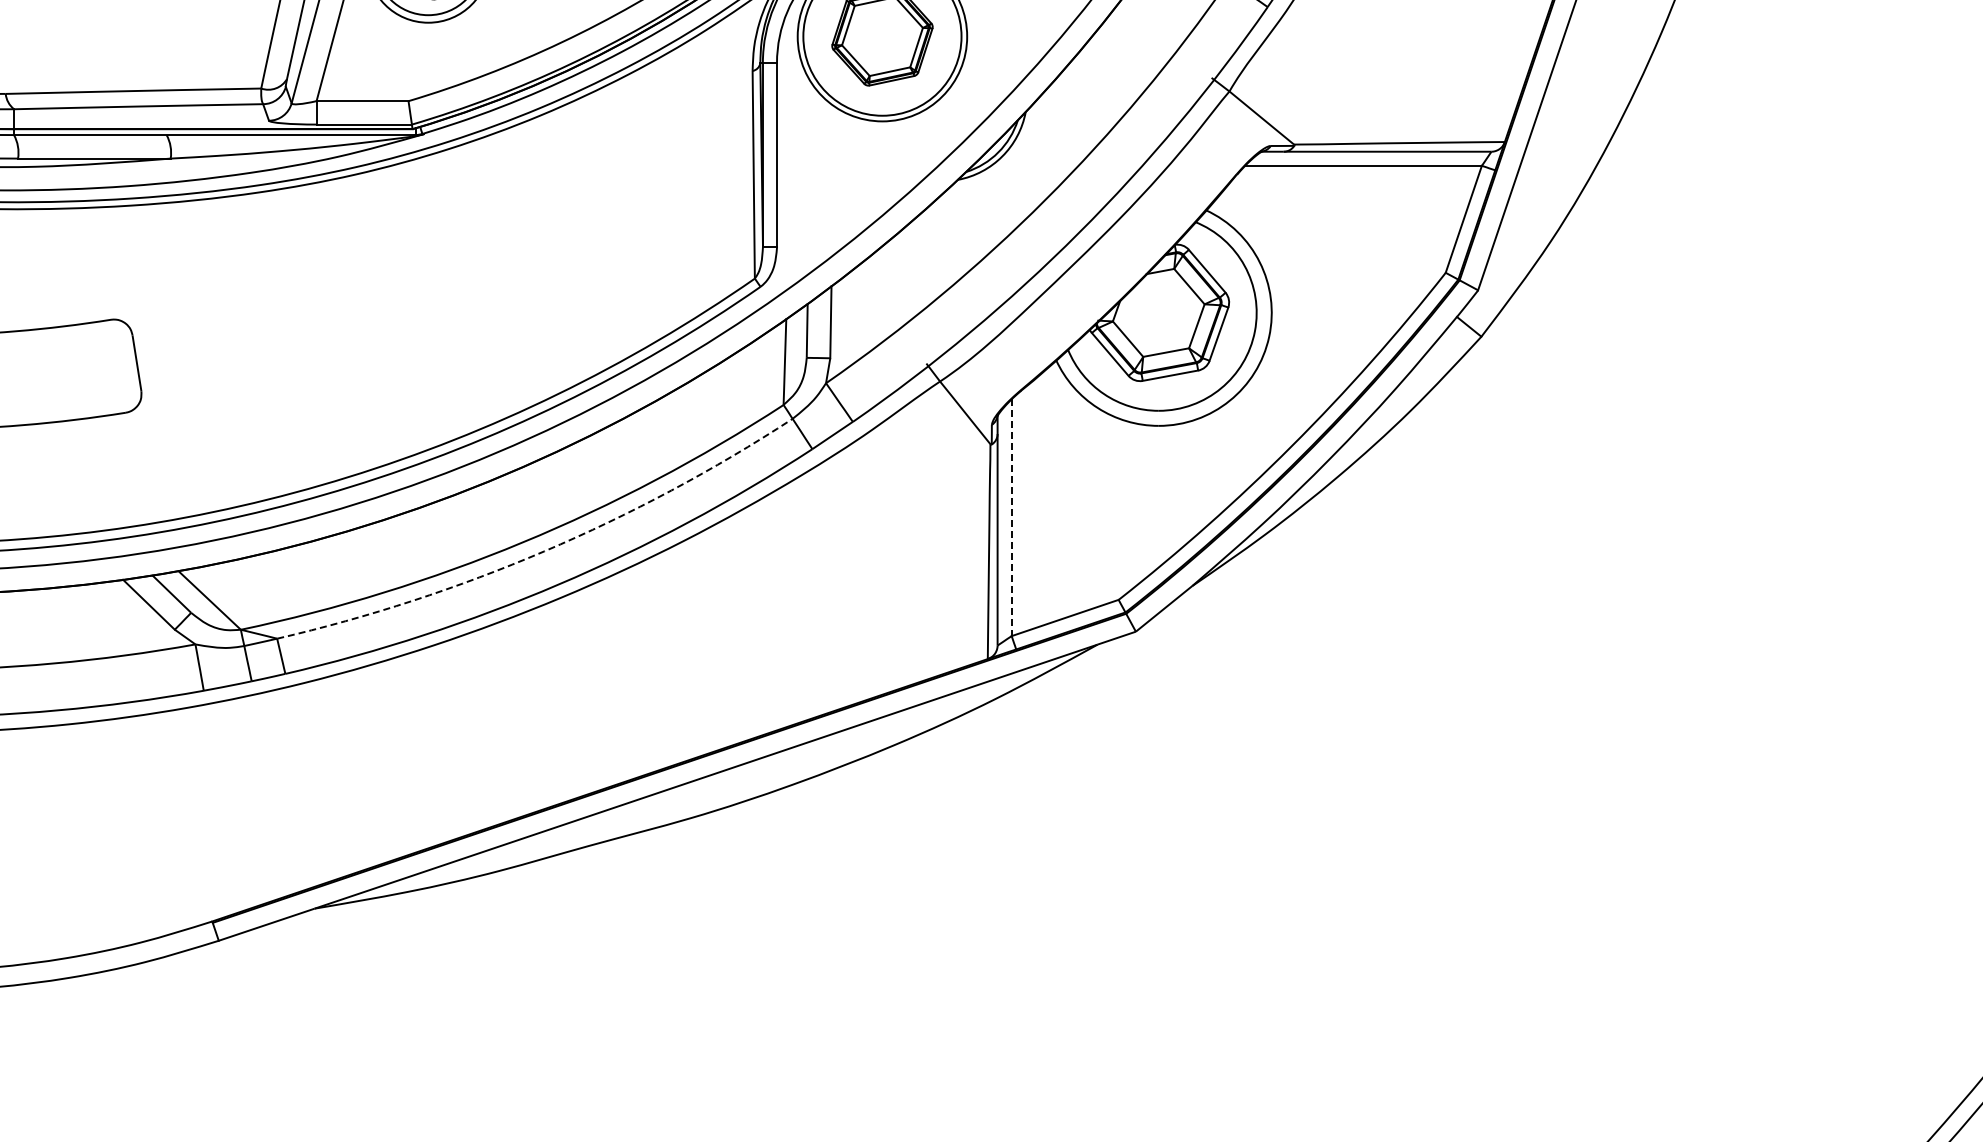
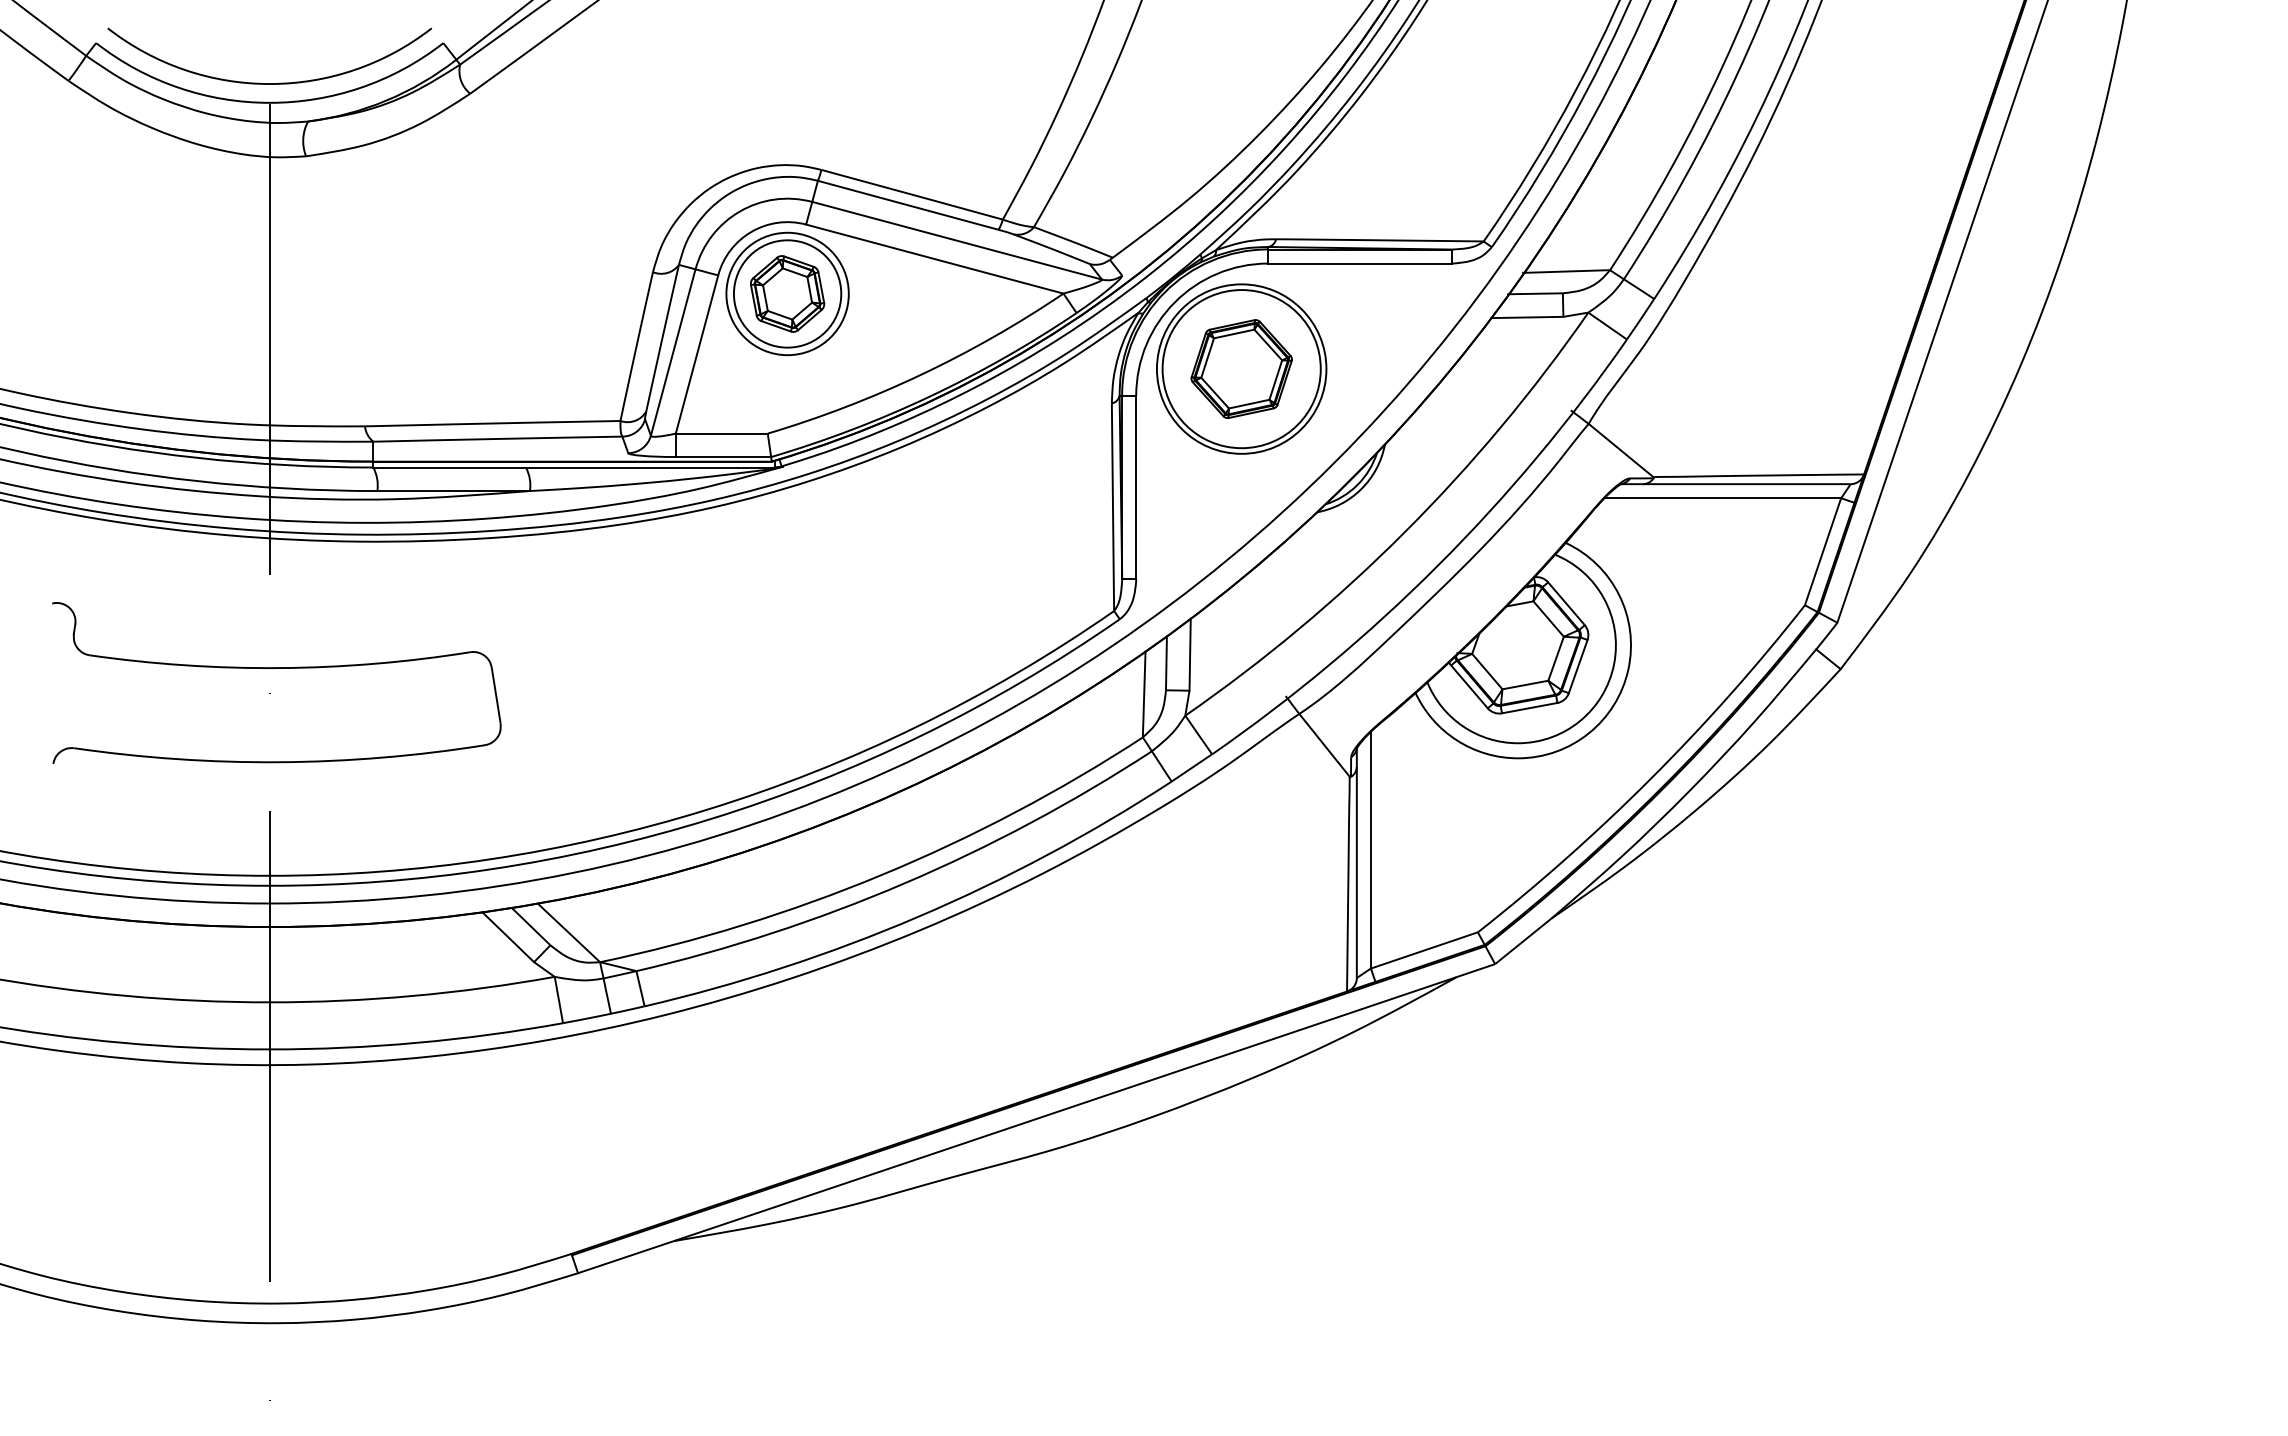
line: (1011, 518) -> (1370, 850), dashed -> solid
arc: (544, 551) -> (903, 883), dashed -> solid

